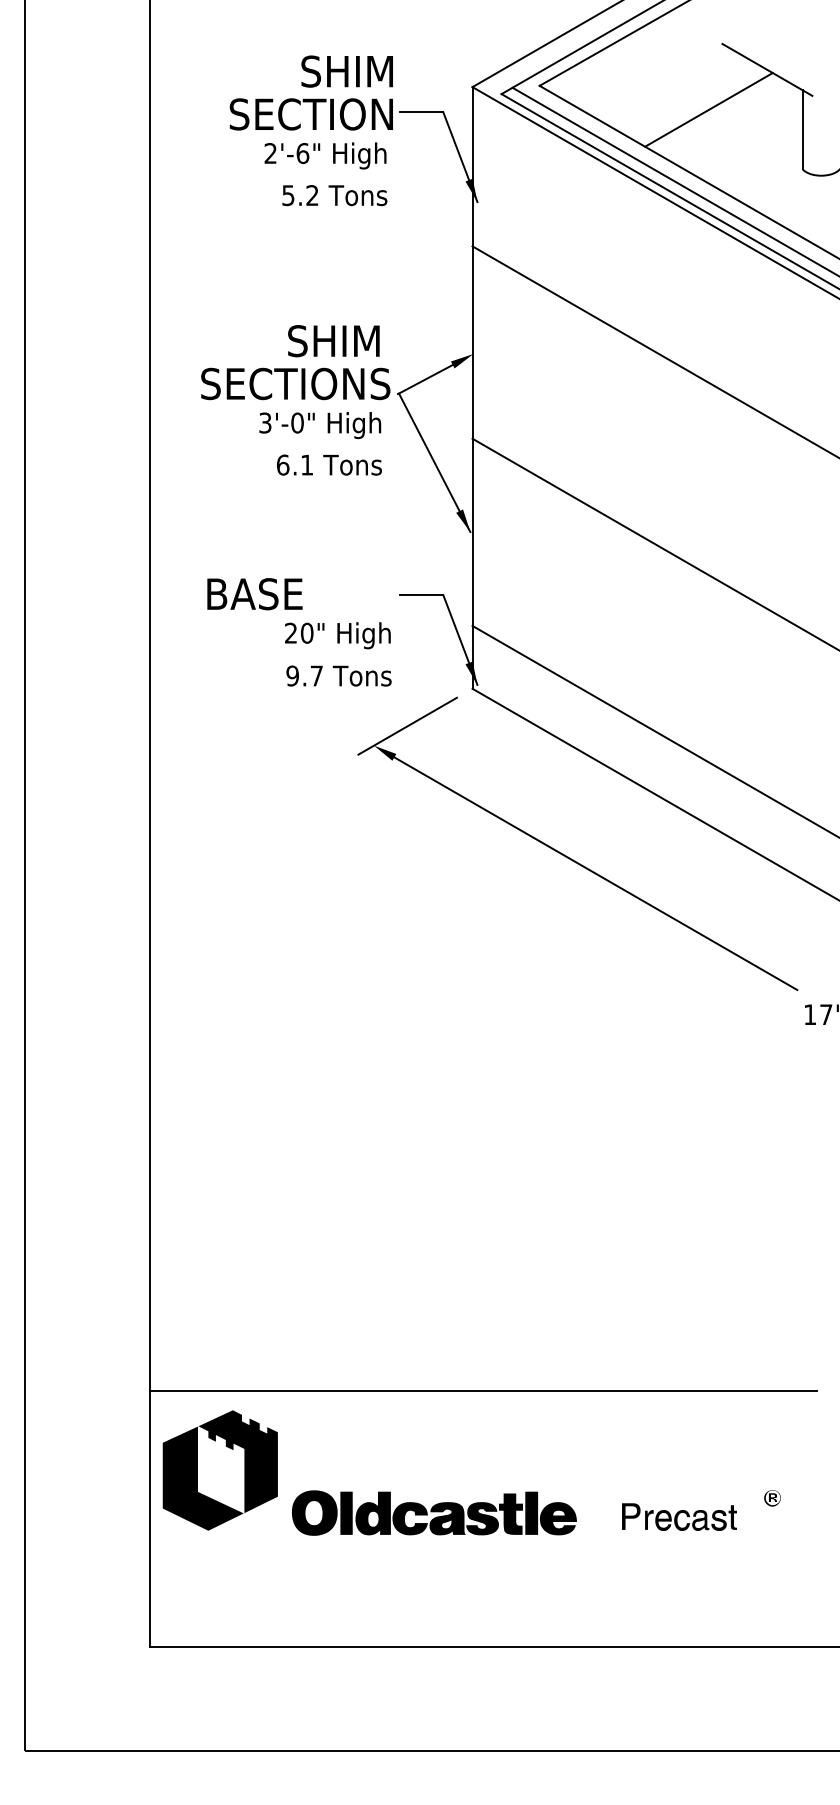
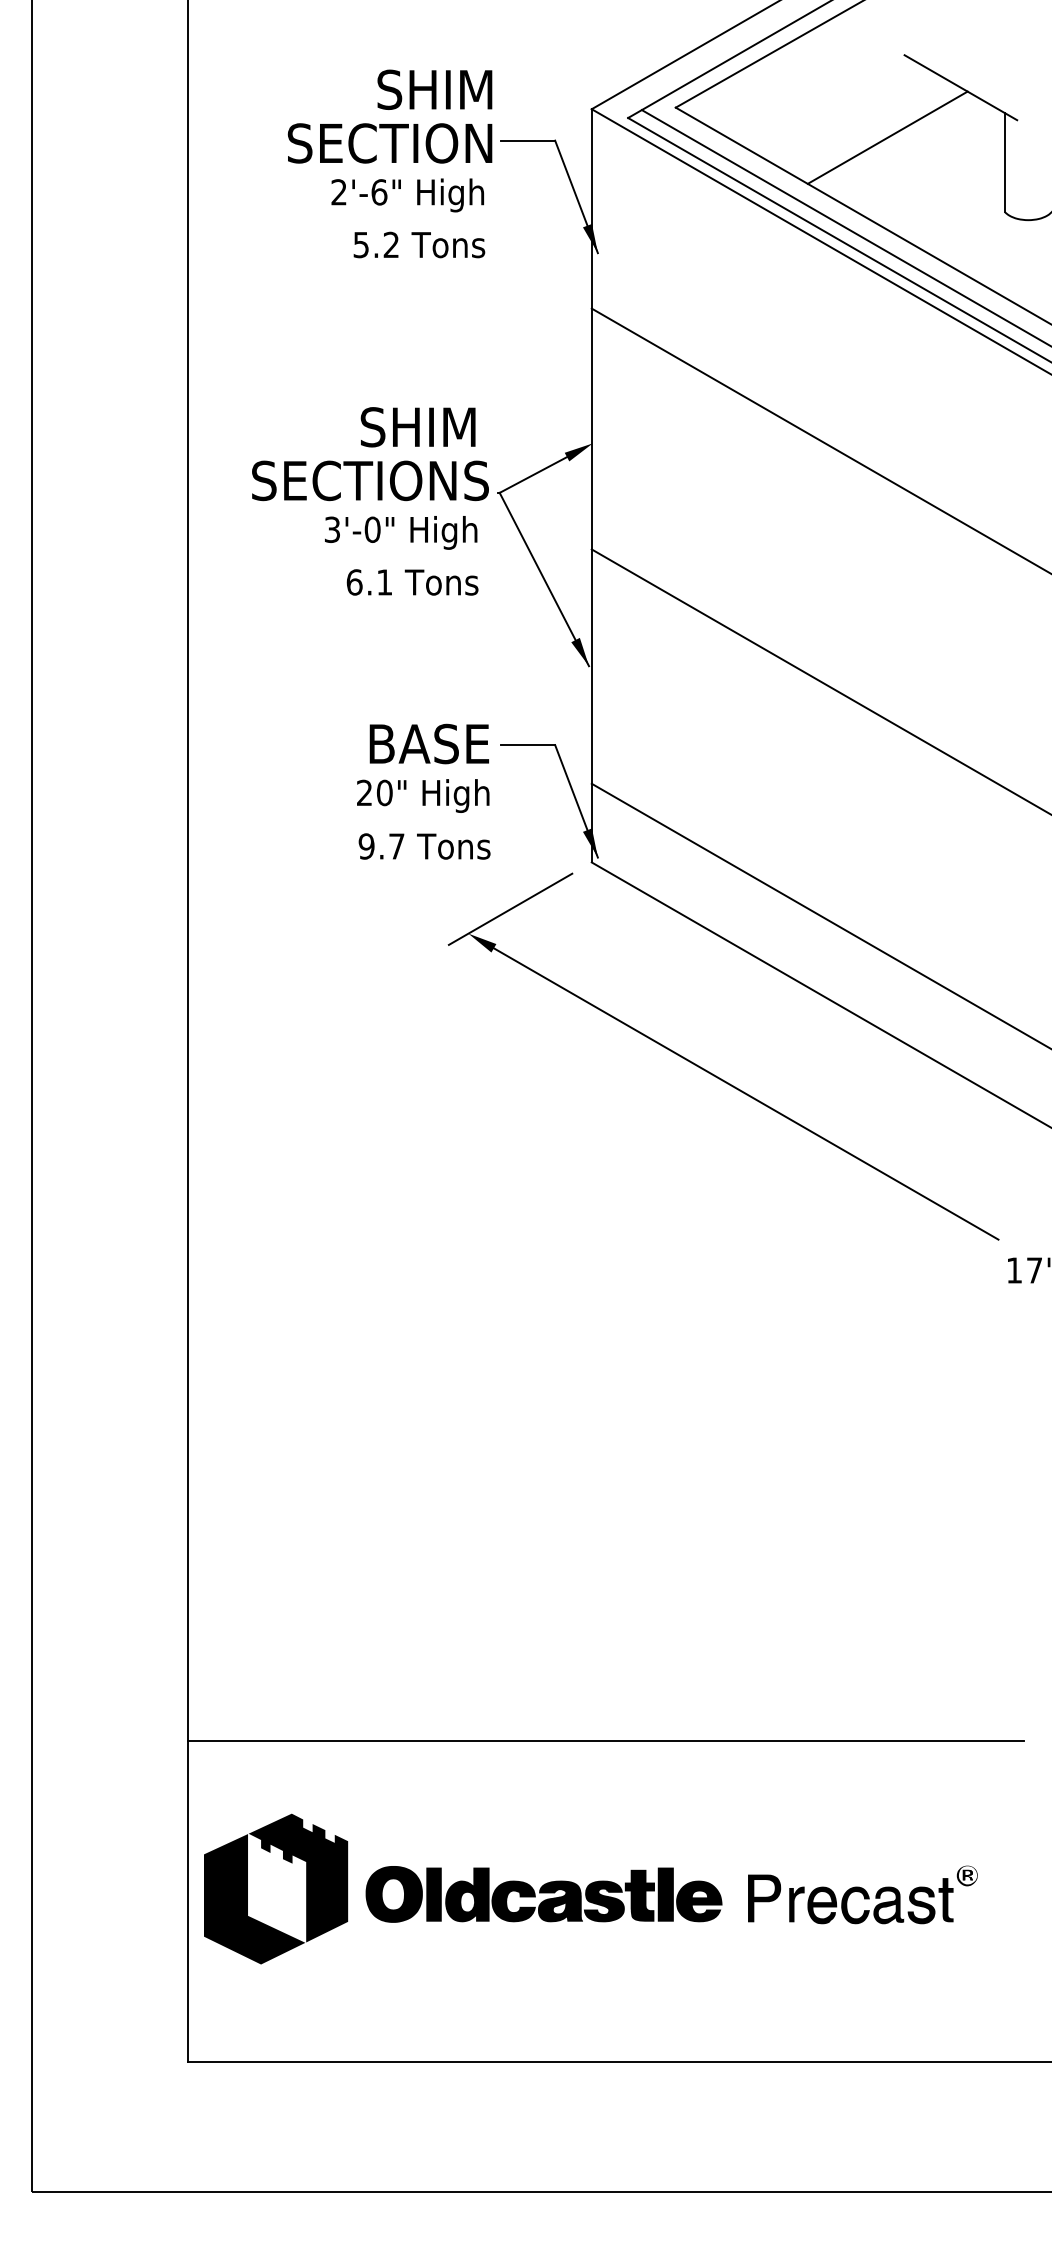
text: (254, 593) -> (428, 743), moved
part: (197, 1470) -> (247, 1888), moved
part: (679, 1517) -> (850, 1899), size x1.43

